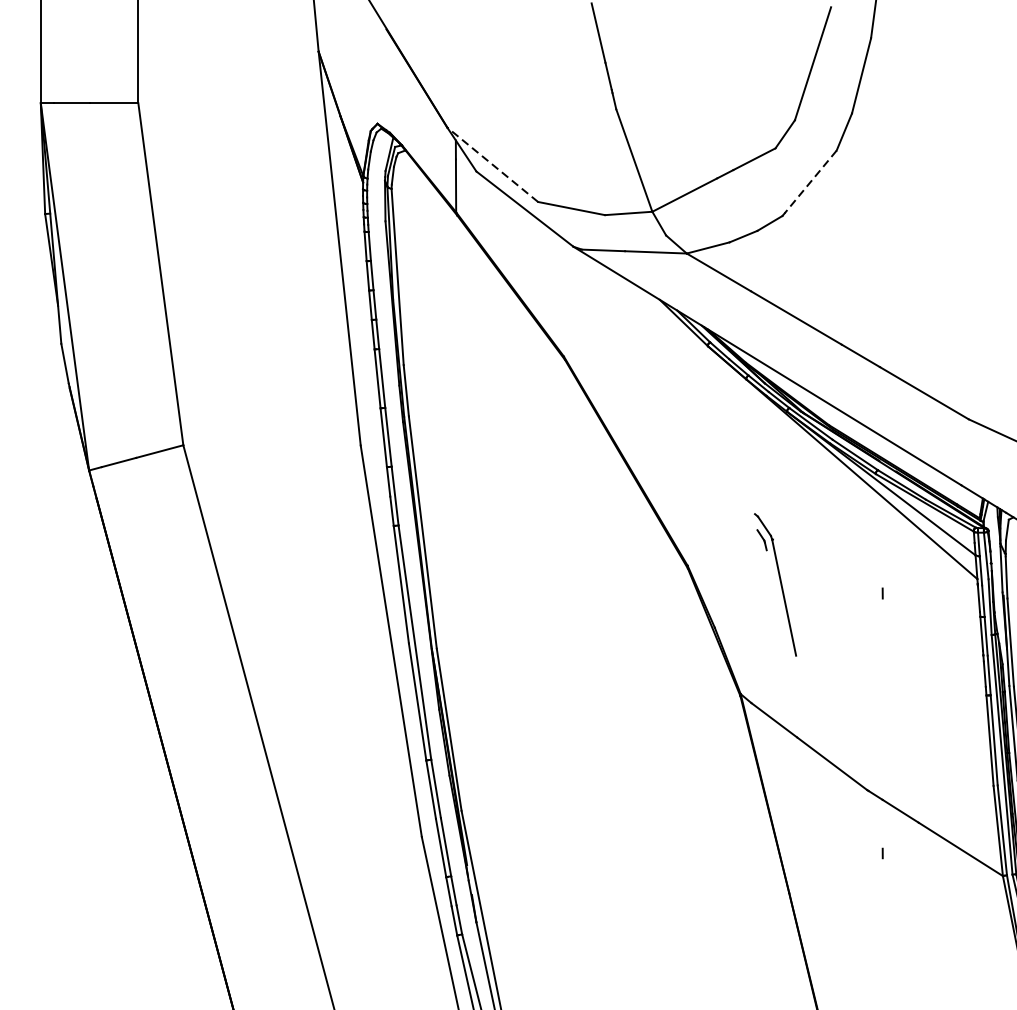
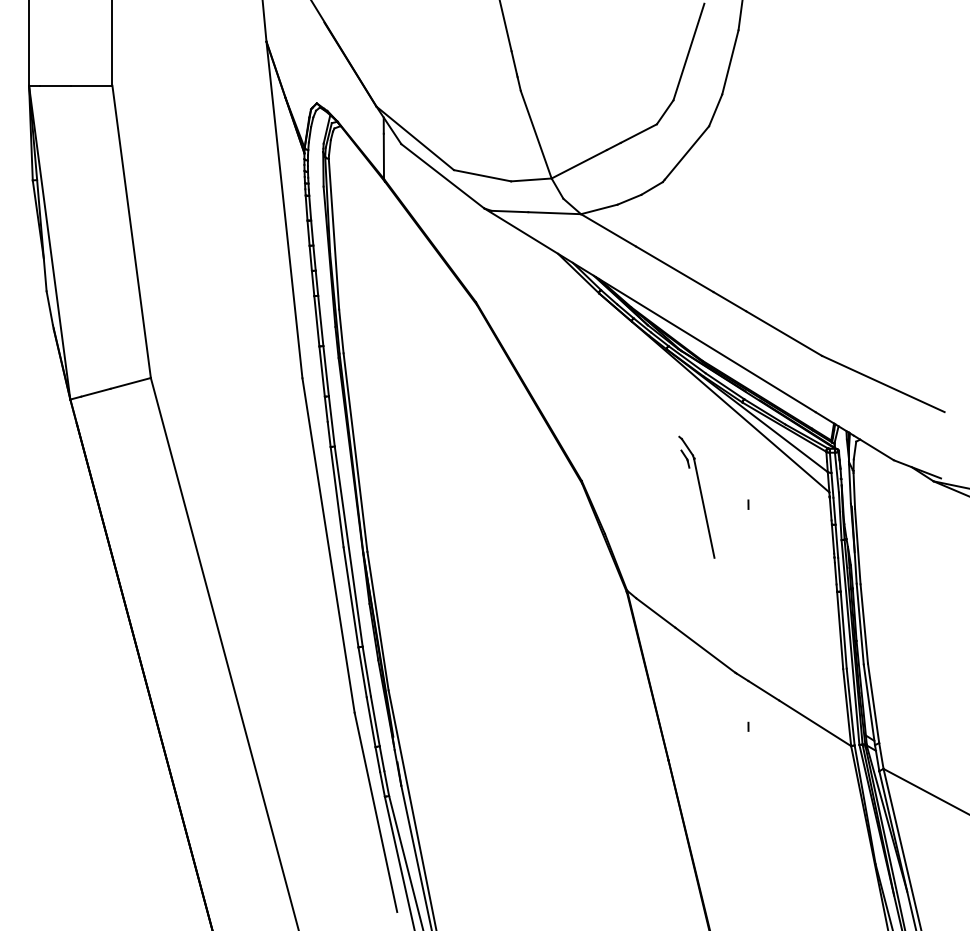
line: (491, 164) -> (414, 138), dashed -> solid
line: (810, 182) -> (686, 153), dashed -> solid
part: (775, 583) -> (696, 496), moved

